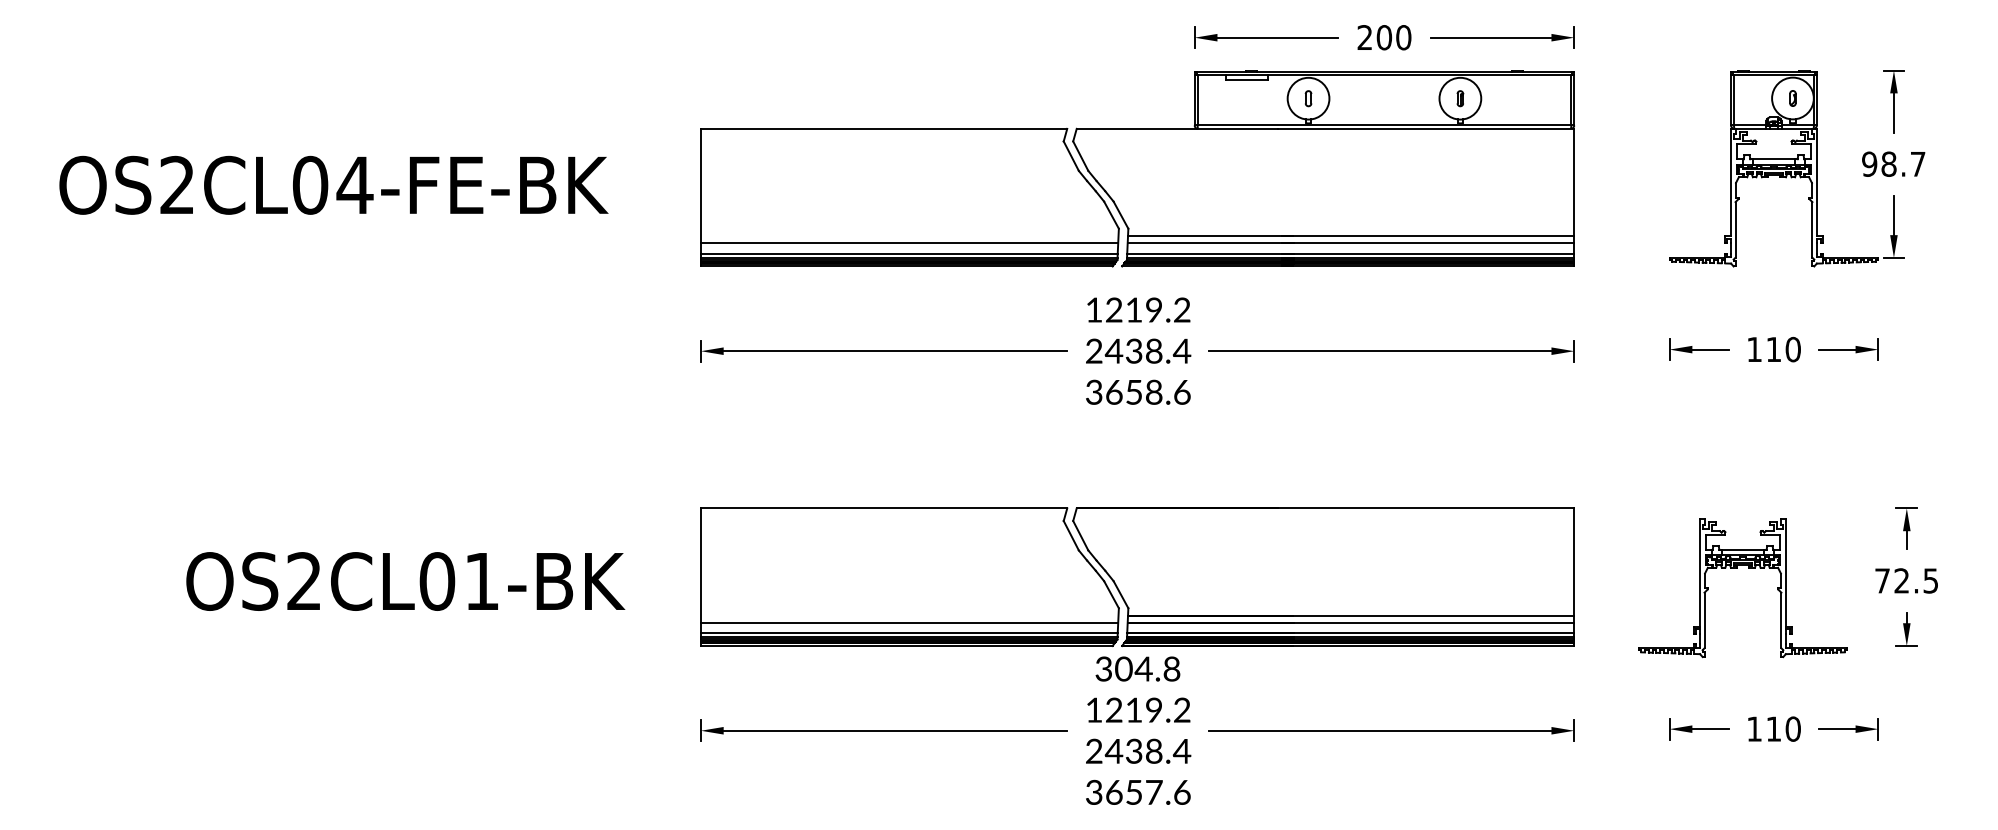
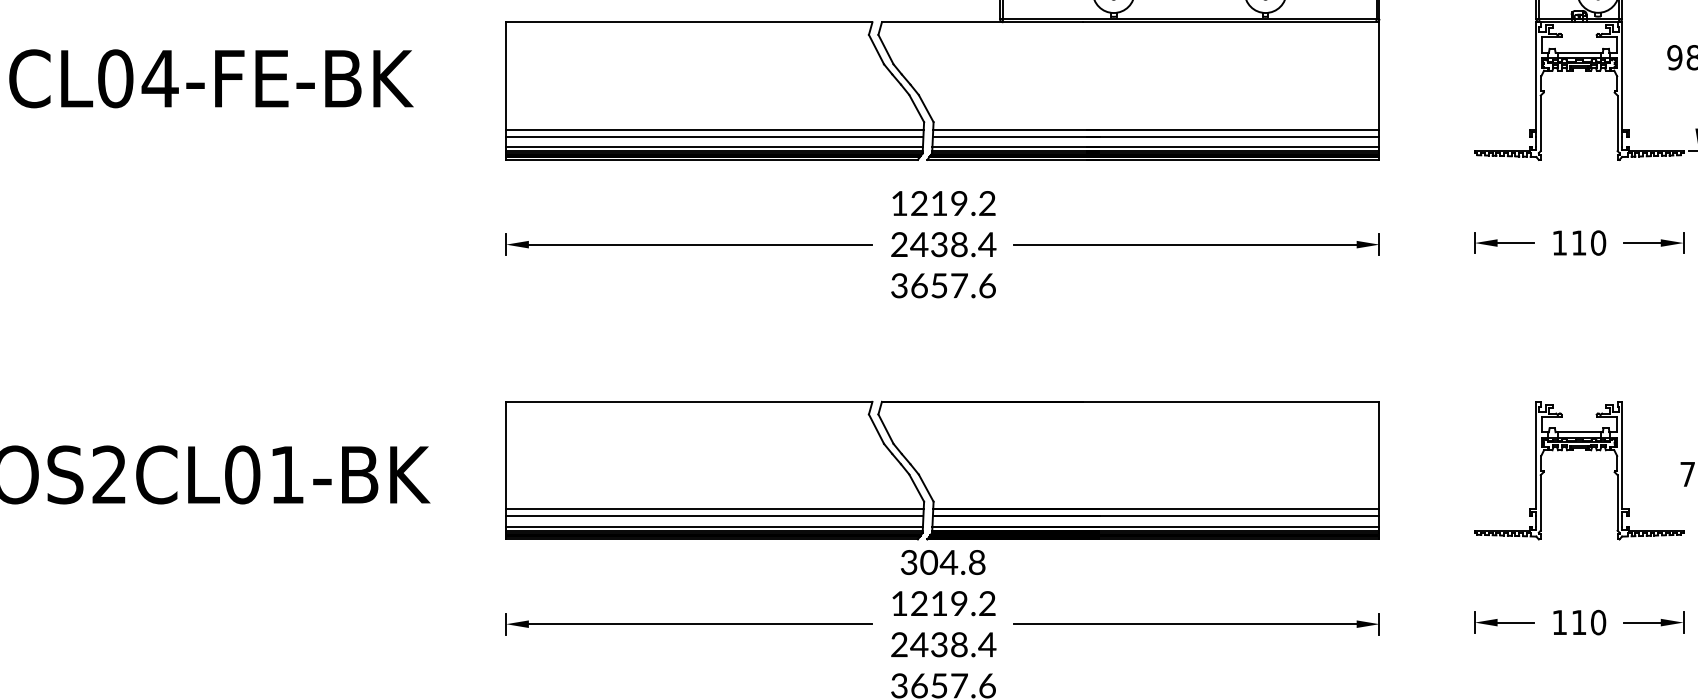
line: (909, 236) -> (714, 129), added
text: (1154, 391) -> (959, 284), 3658.6 -> 3657.6
part: (1737, 568) -> (1573, 450), moved
line: (909, 616) -> (714, 509), added

